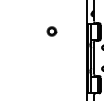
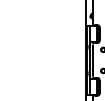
part: (51, 31) -> (50, 33), removed

